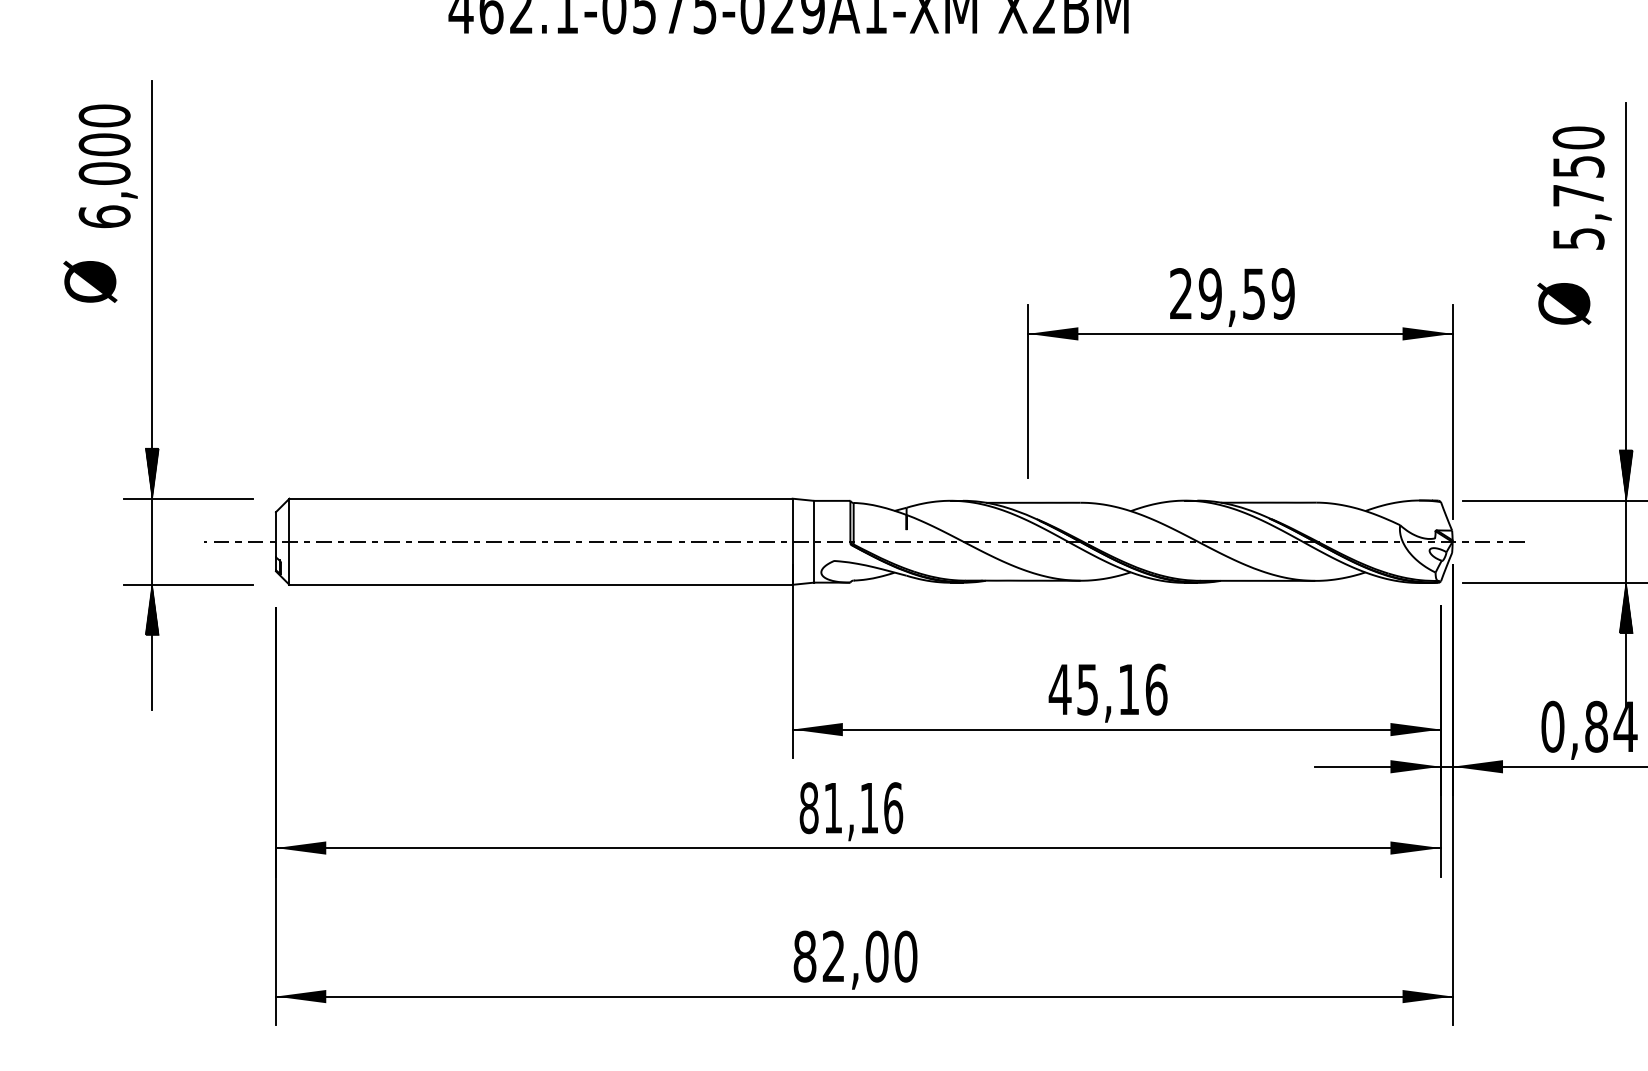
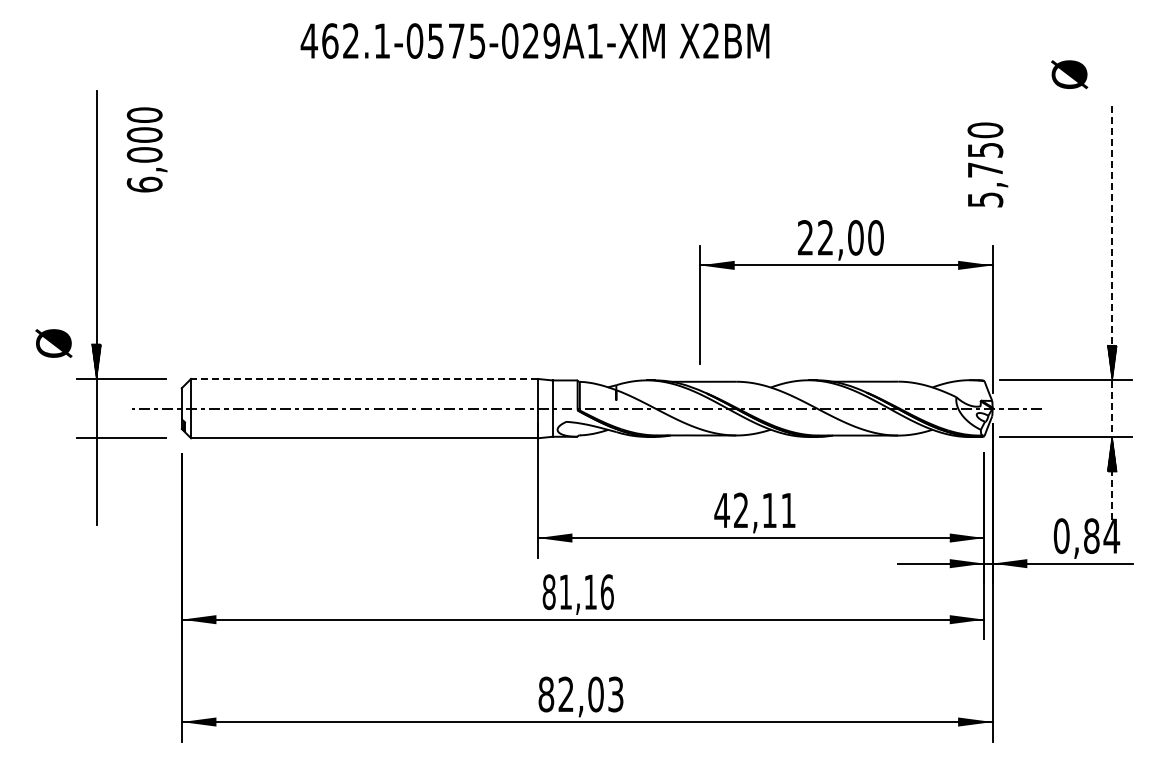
text: (107, 165) -> (146, 149), moved
text: (1581, 187) -> (987, 164), moved
text: (89, 281) -> (53, 343), moved
text: (1246, 293) -> (850, 237), 29,59 -> 22,00
text: (1564, 303) -> (1069, 74), moved
line: (1626, 405) -> (1112, 314), solid -> dashed
line: (539, 498) -> (363, 378), solid -> dashed
hatch: (152, 609) -> (96, 455), removed
text: (1123, 689) -> (765, 510), 45,16 -> 42,11
text: (905, 956) -> (615, 694), 82,00 -> 82,03

